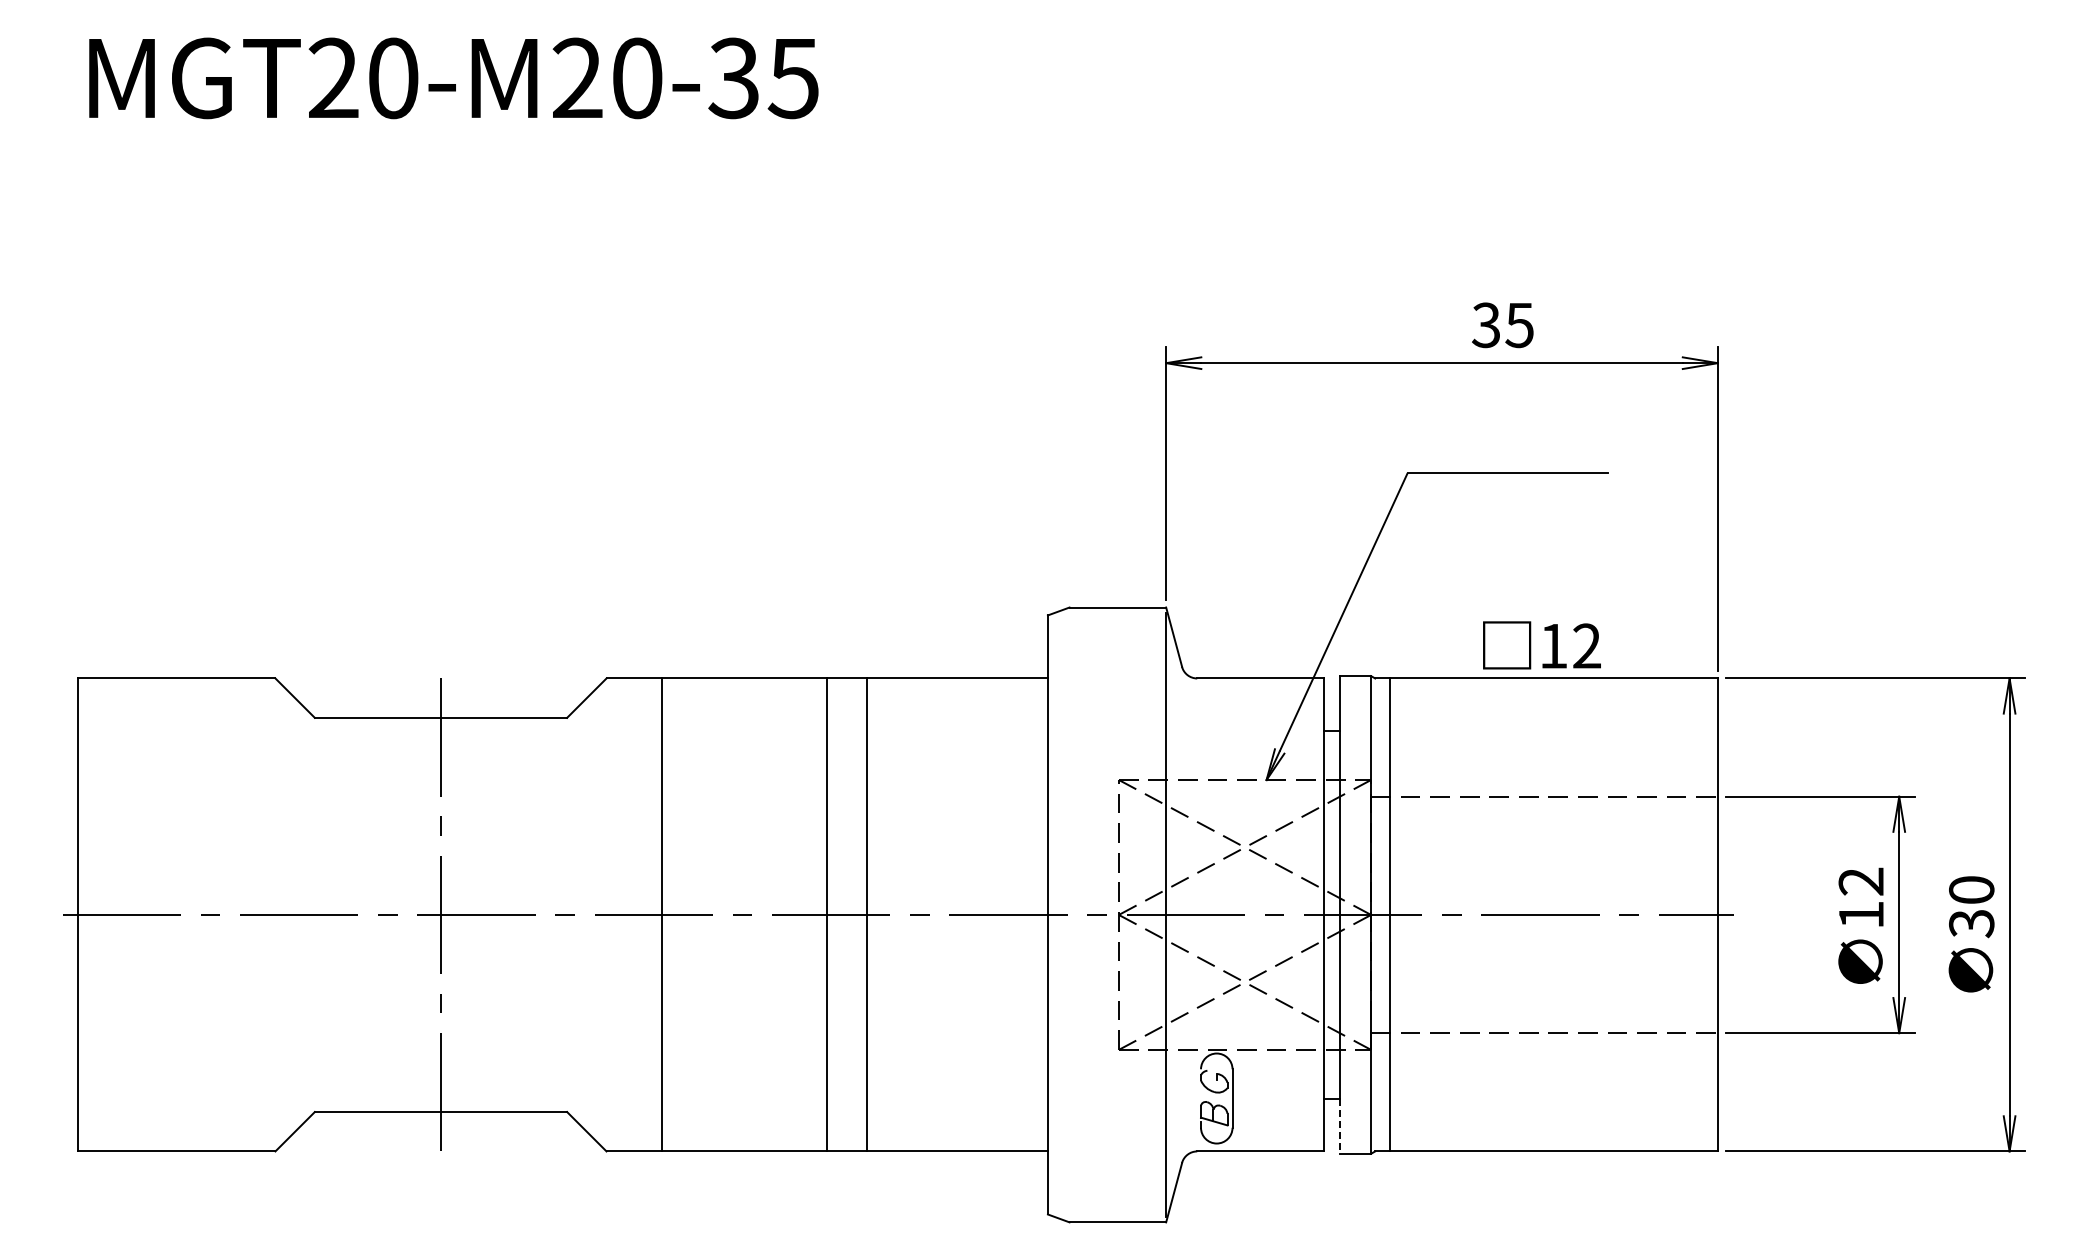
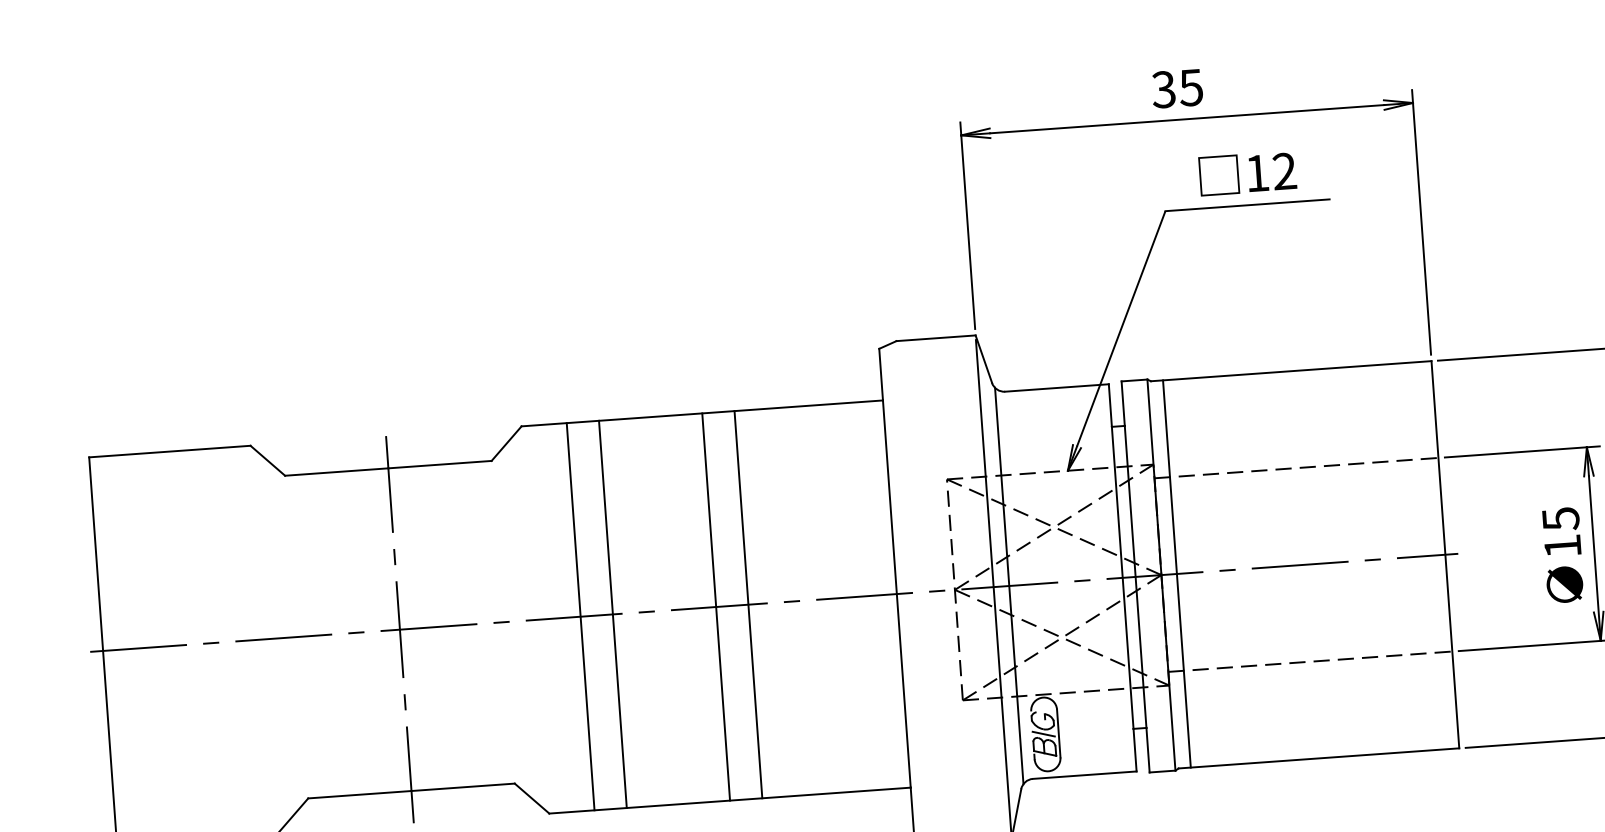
text: (1502, 325) -> (1177, 88), moved
text: (1541, 645) -> (1247, 173), moved
text: (1861, 881) -> (1560, 518), 12 -> 15
line: (701, 914) -> (613, 614), added
line: (1185, 914) -> (1009, 585), added
line: (1214, 1097) -> (1043, 733), added
line: (1339, 1127) -> (1148, 750), dashed -> solid

